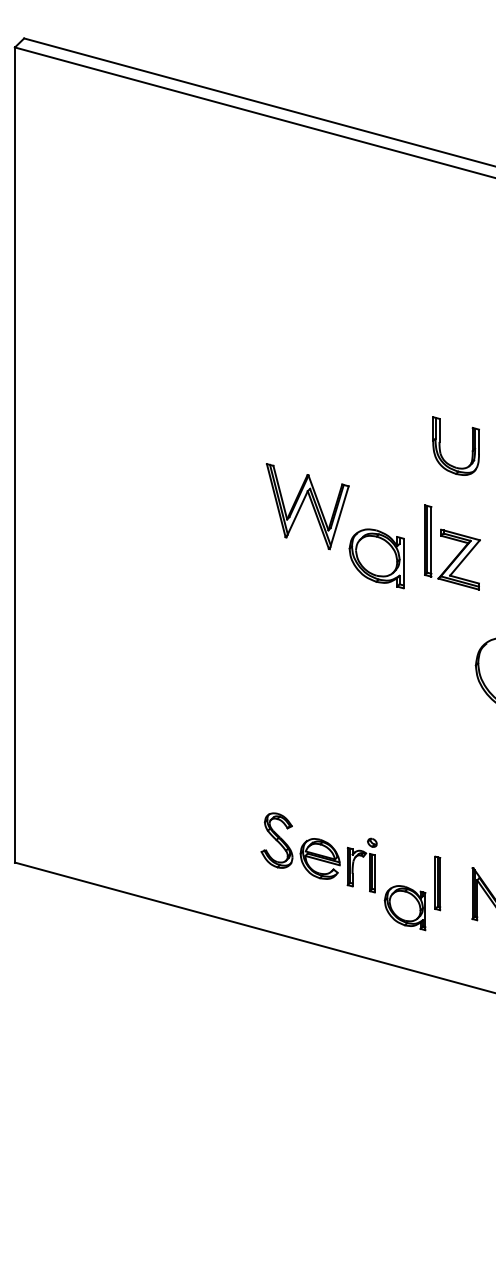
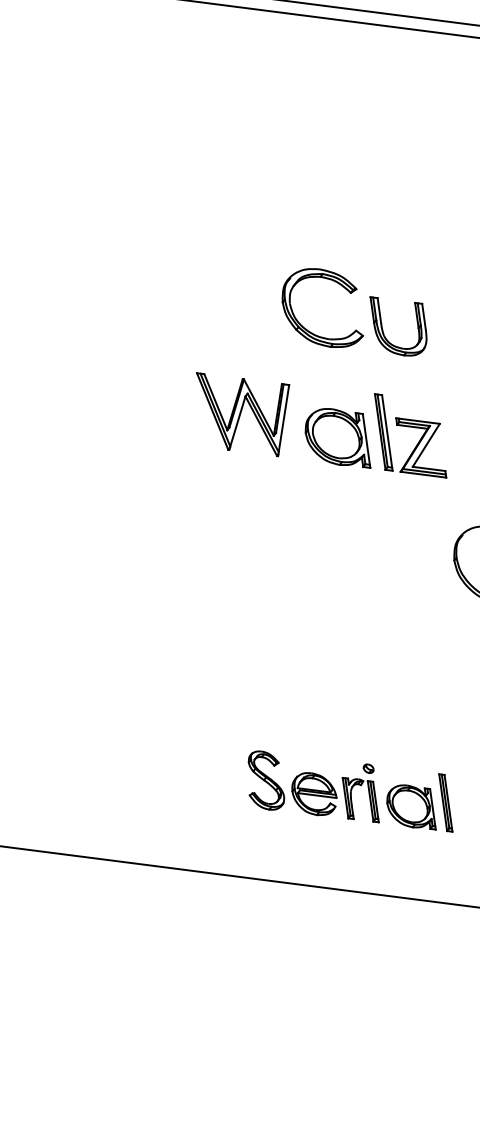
part: (371, 437) -> (306, 328), added
part: (376, 558) -> (336, 439), moved
part: (404, 908) -> (409, 809), moved

